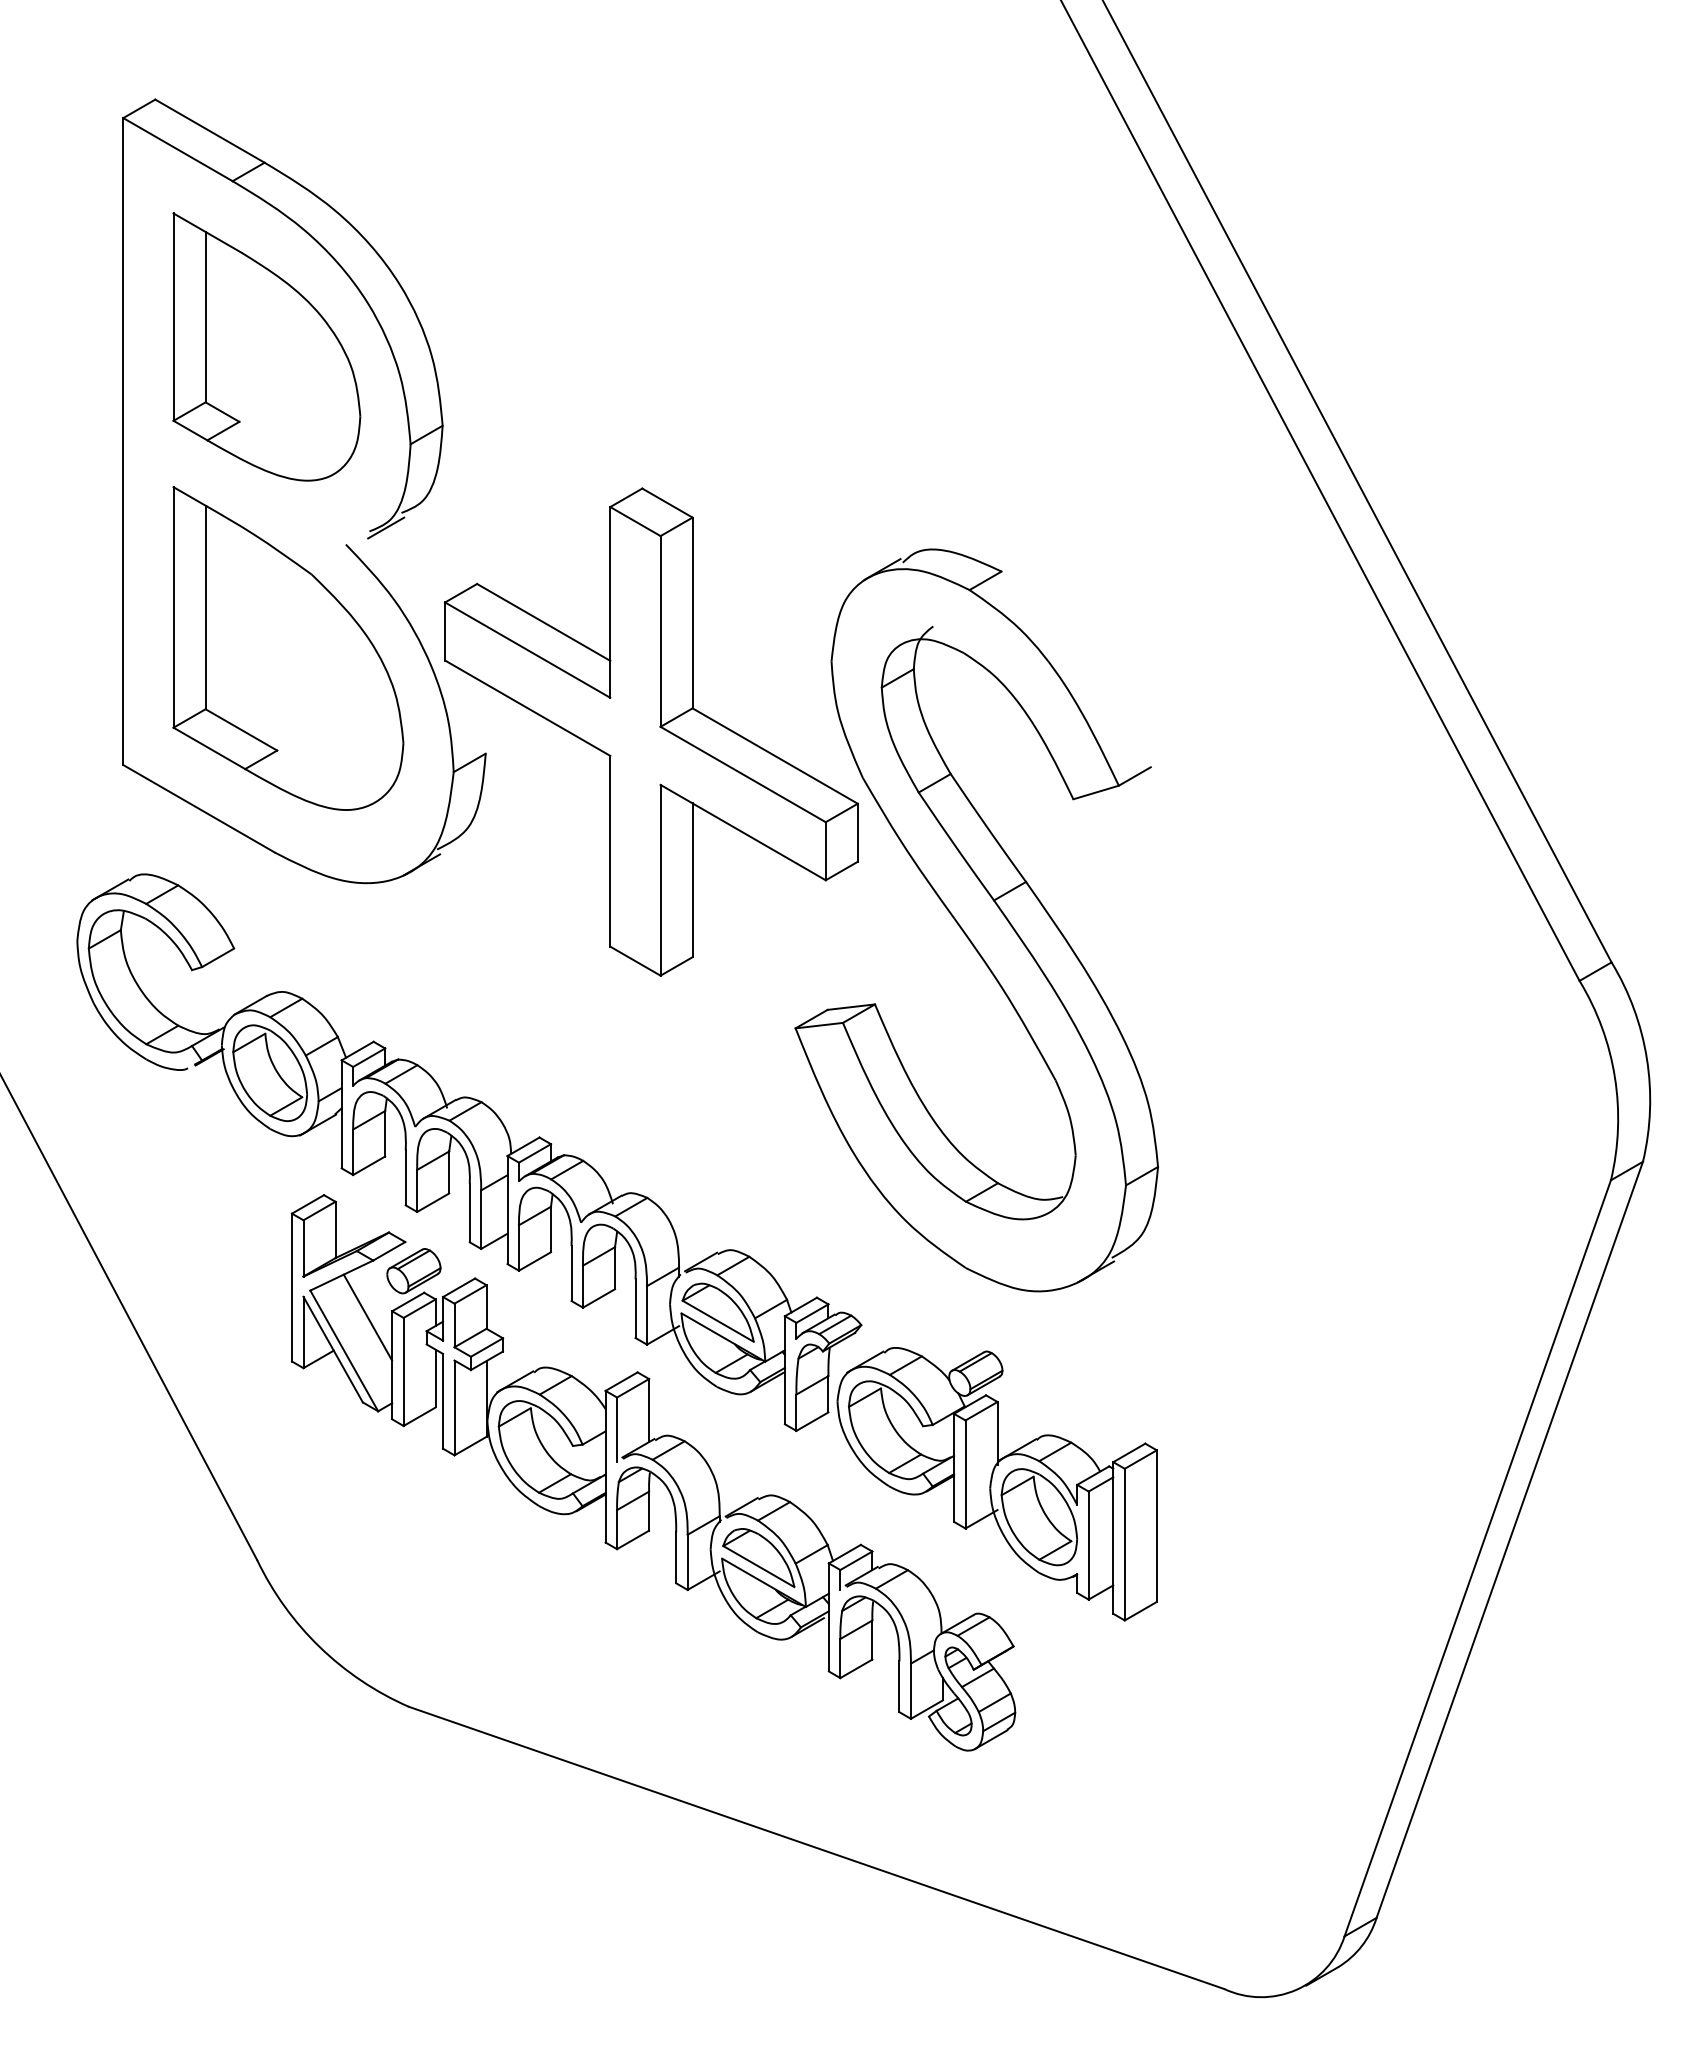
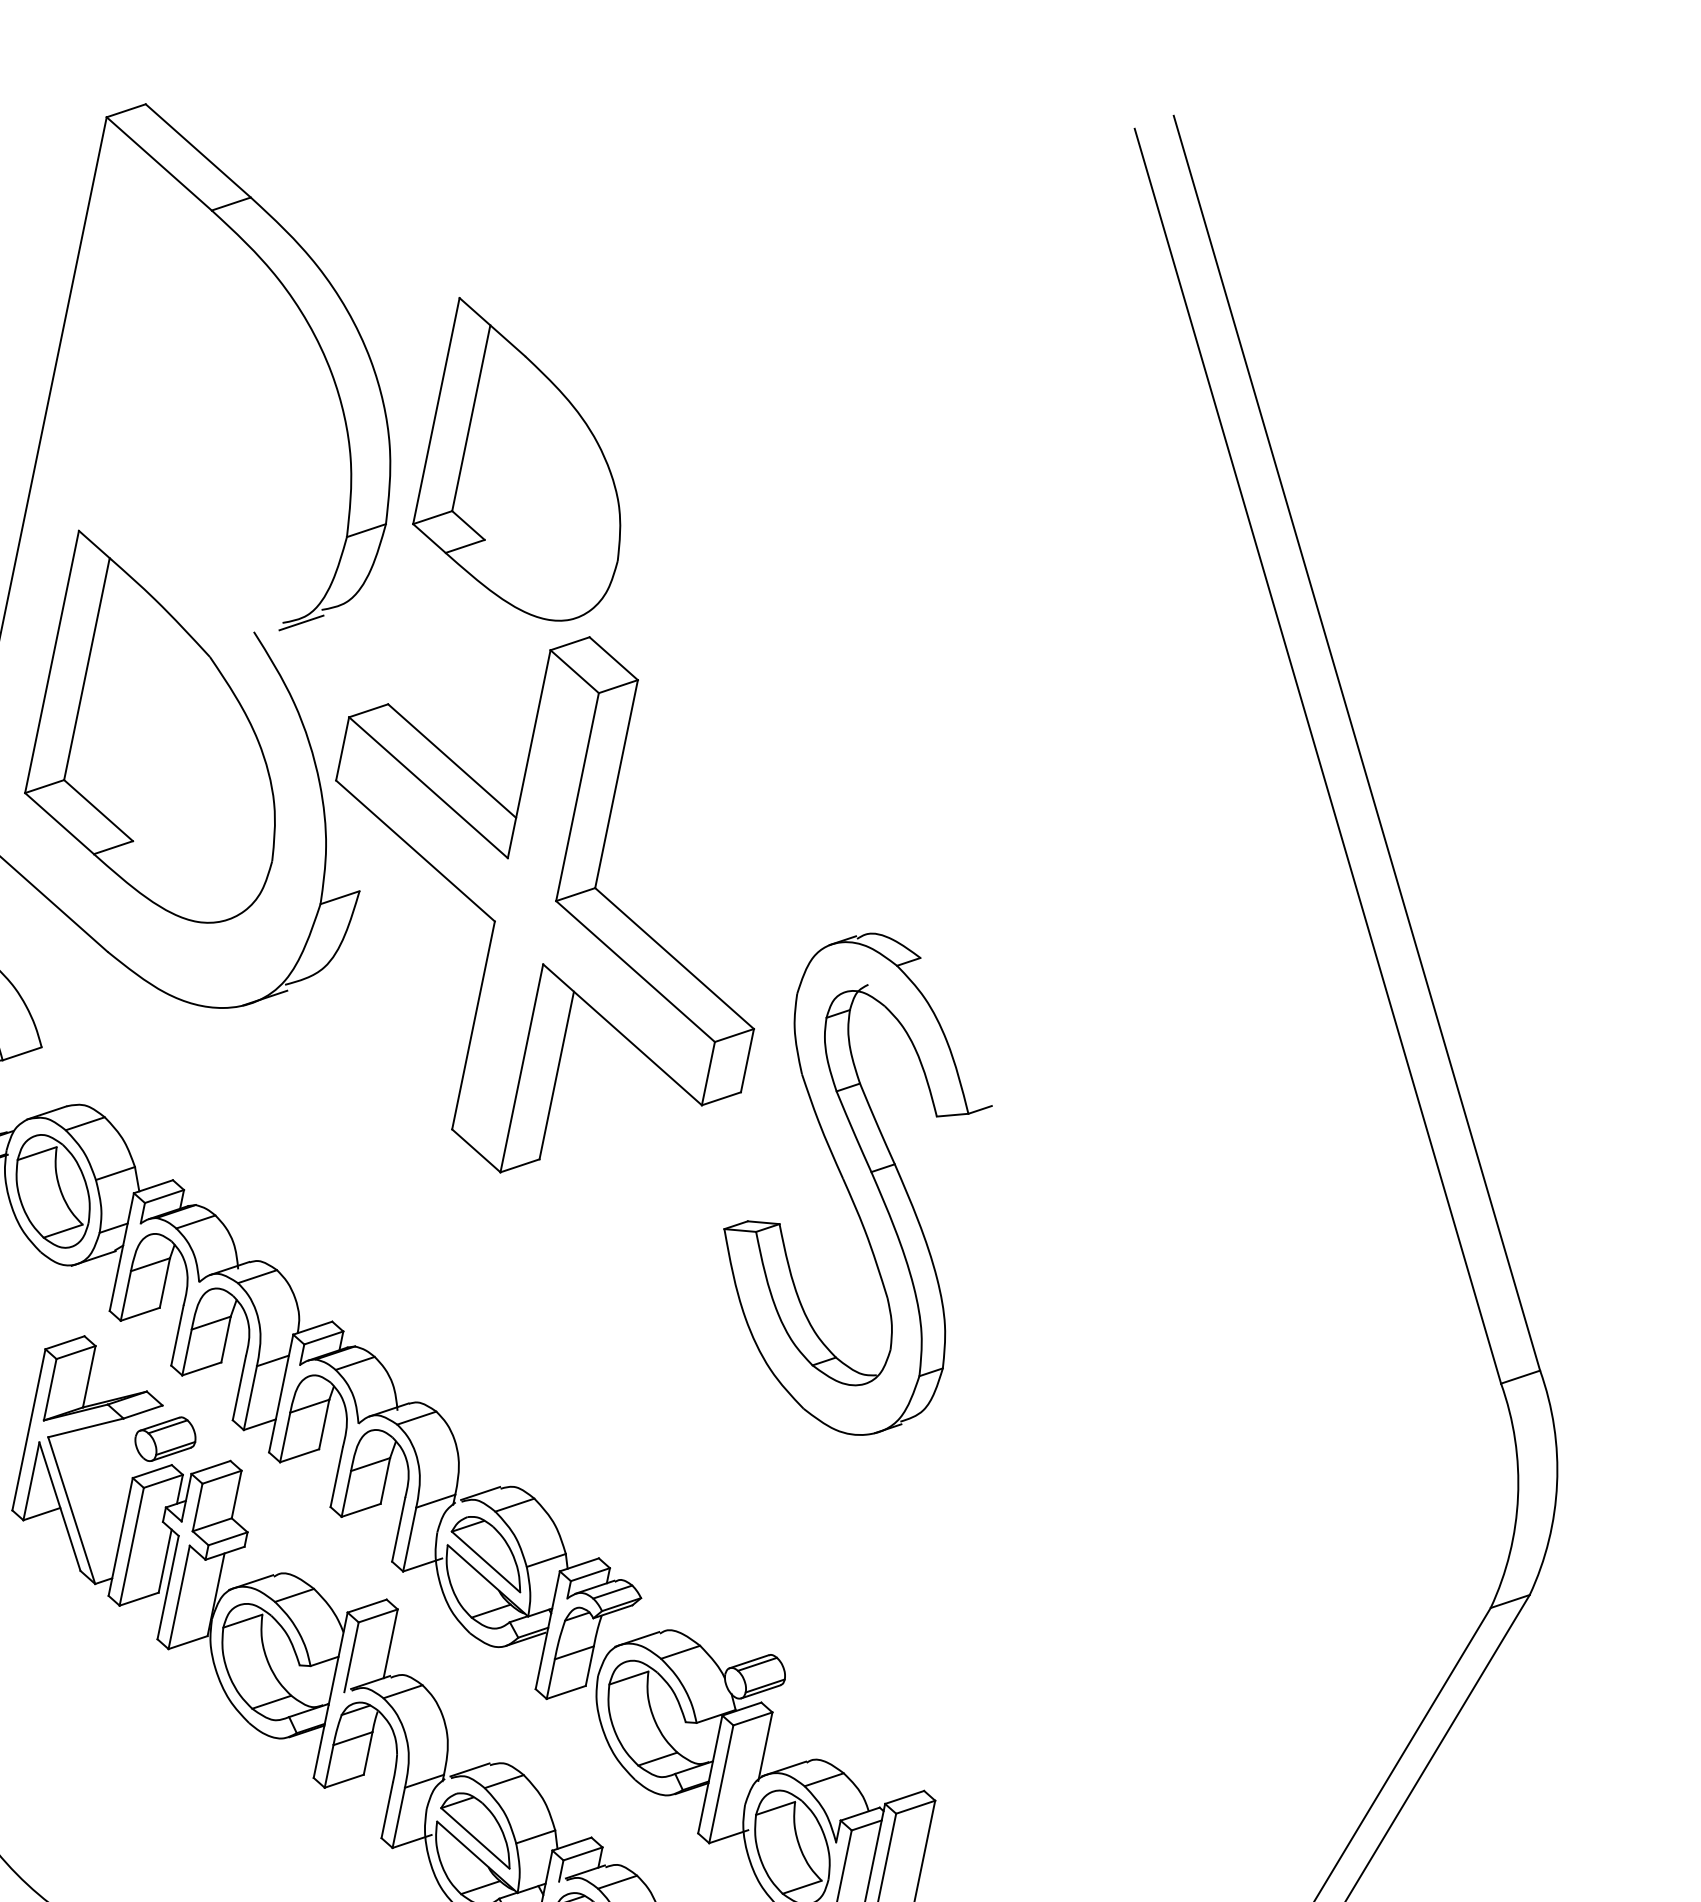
part: (266, 346) -> (531, 463), moved
part: (976, 920) -> (857, 1182), size x0.6
line: (367, 1317) -> (104, 1479), removed

